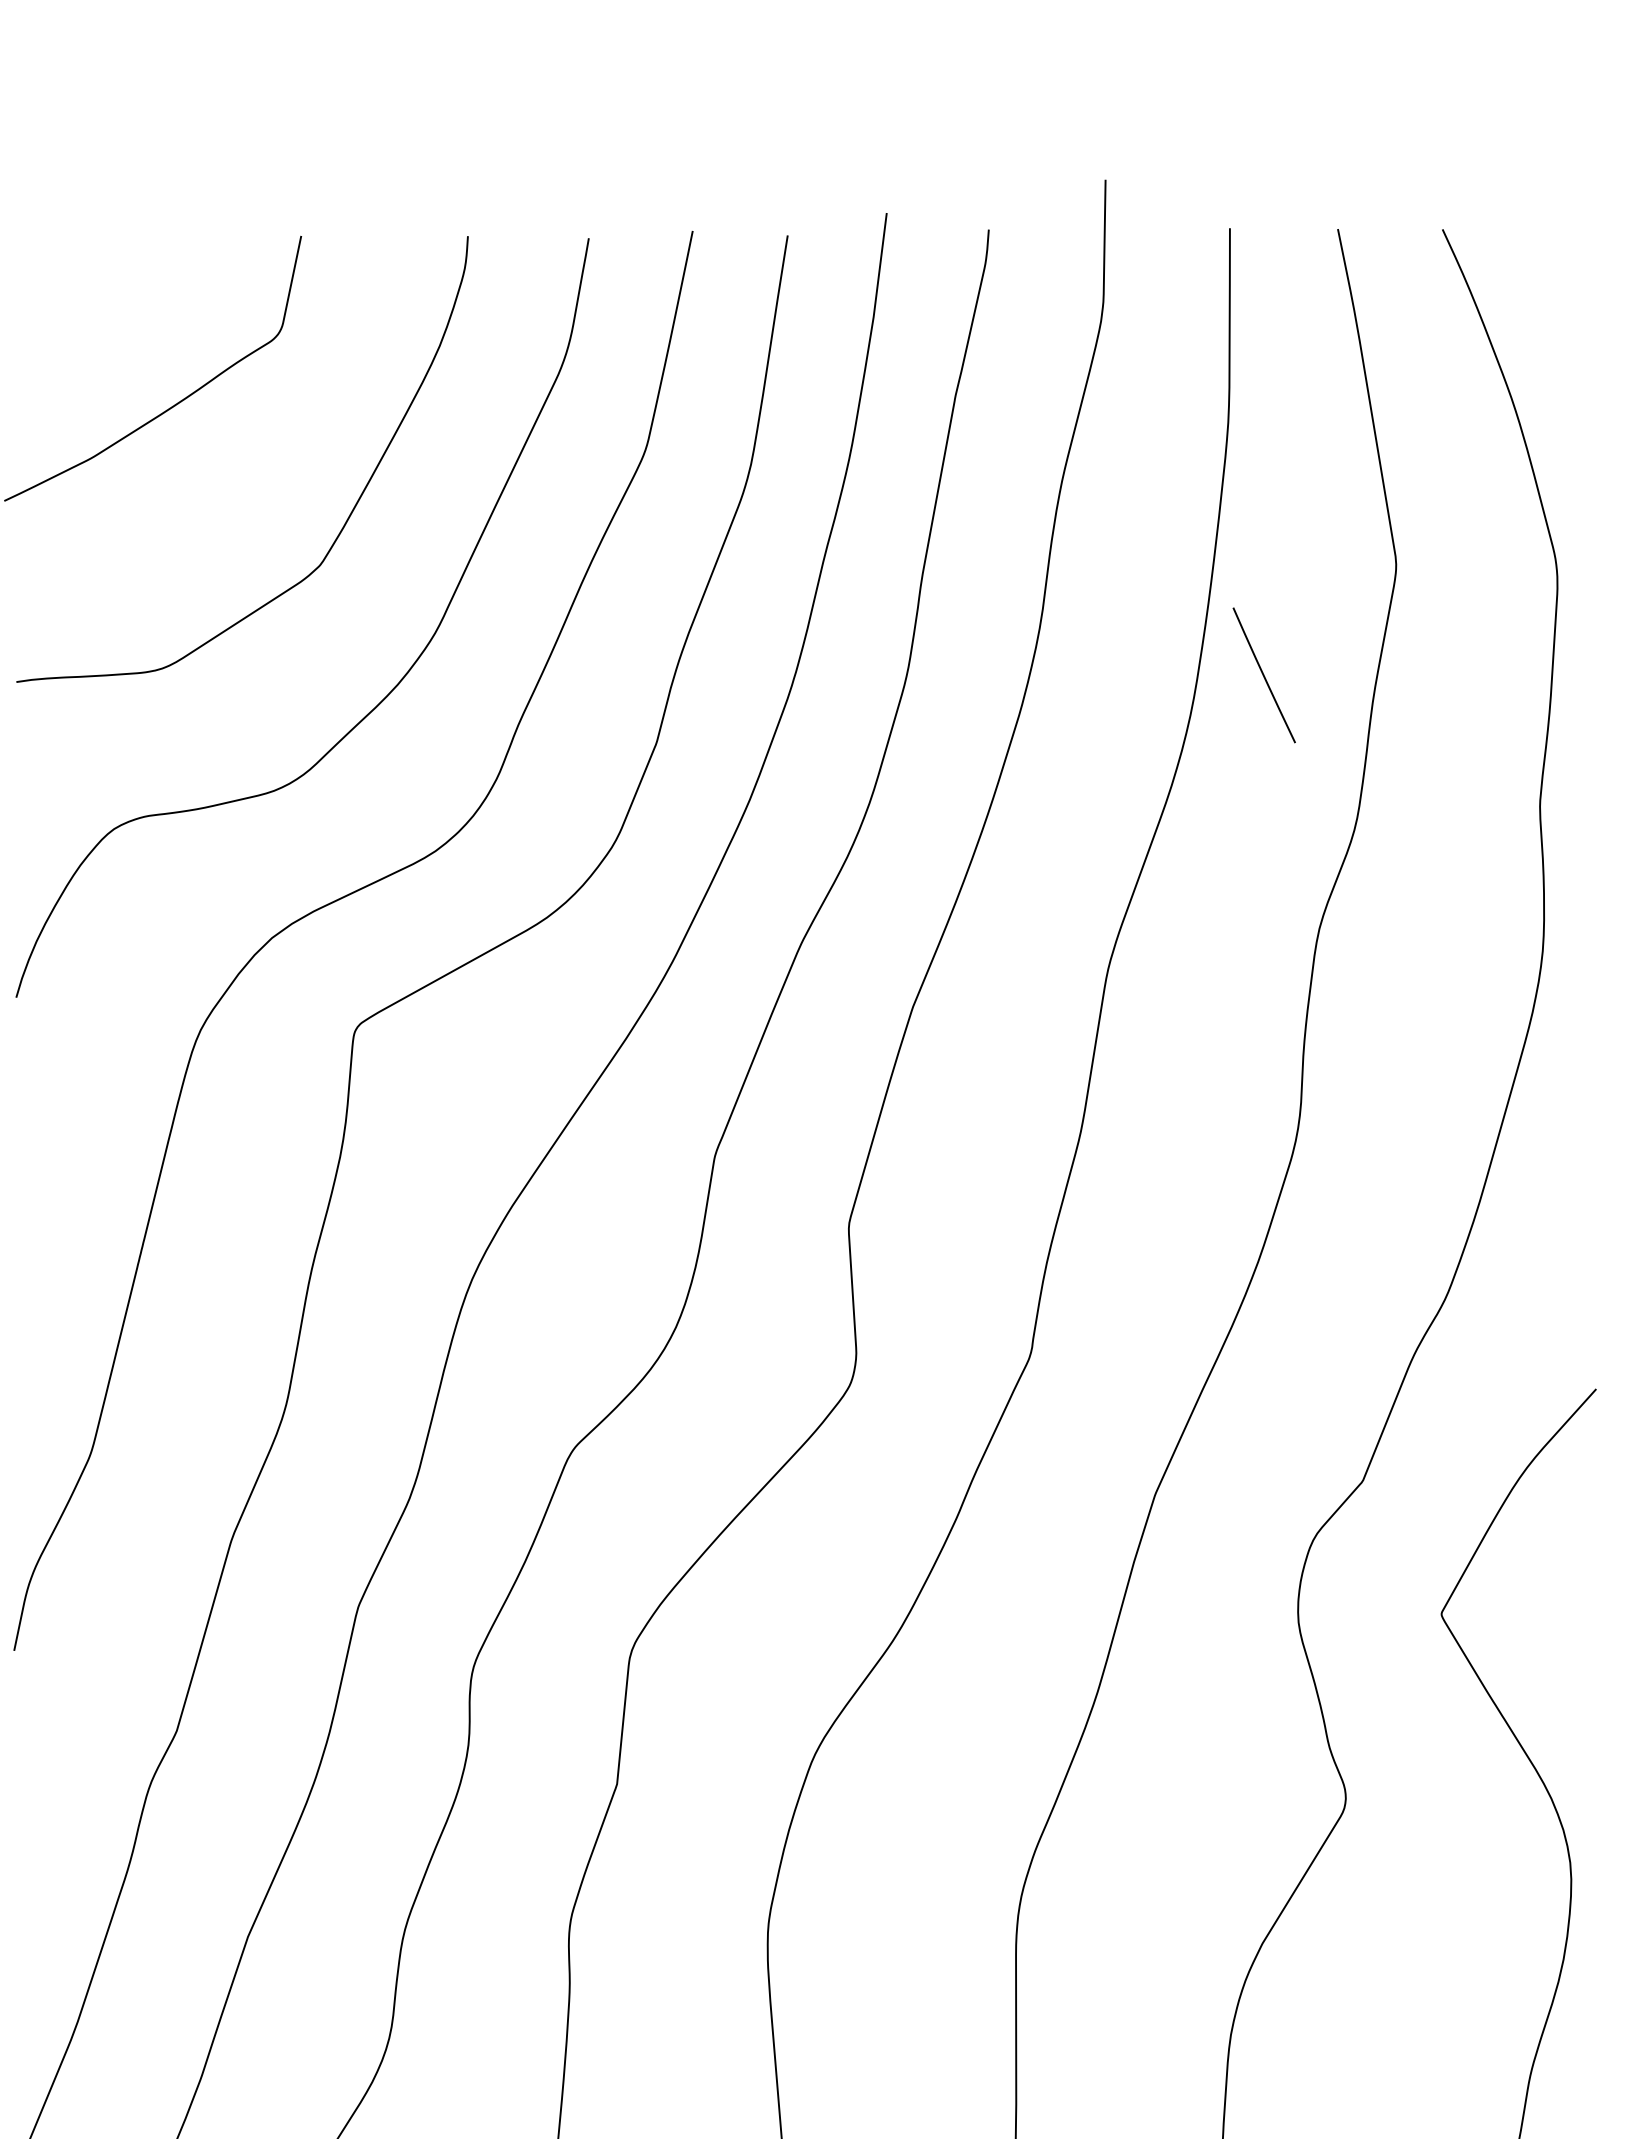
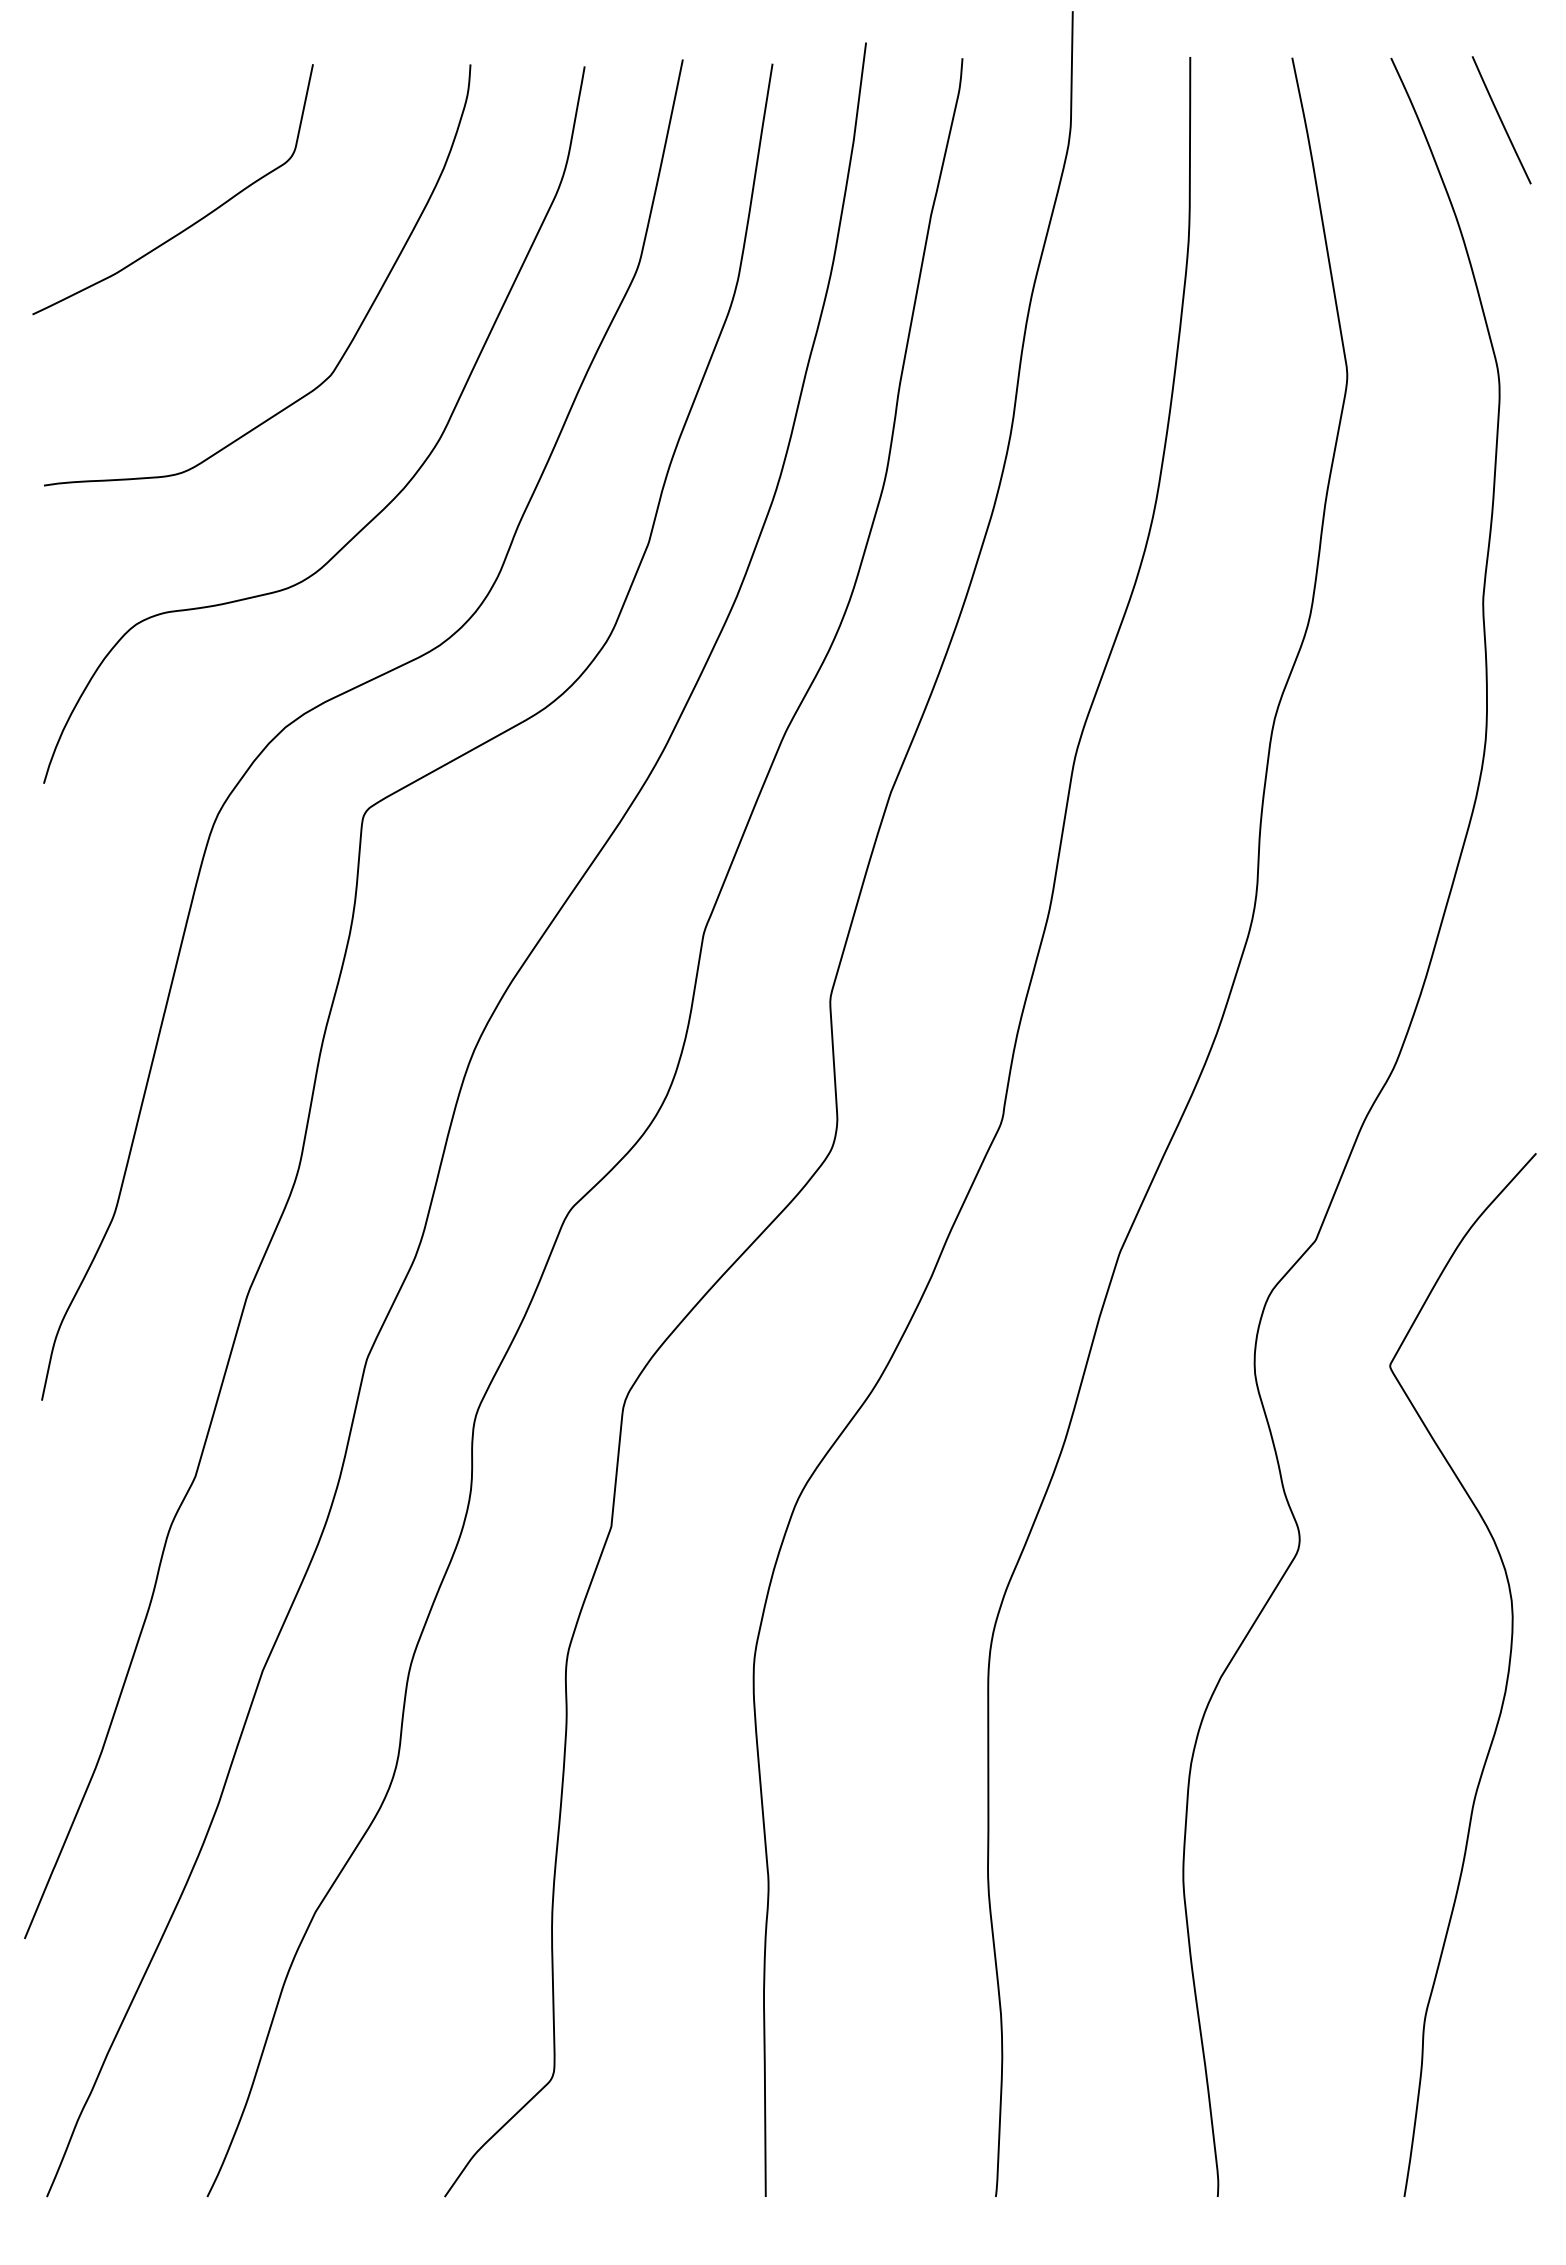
line: (1264, 675) -> (1501, 120), moved

